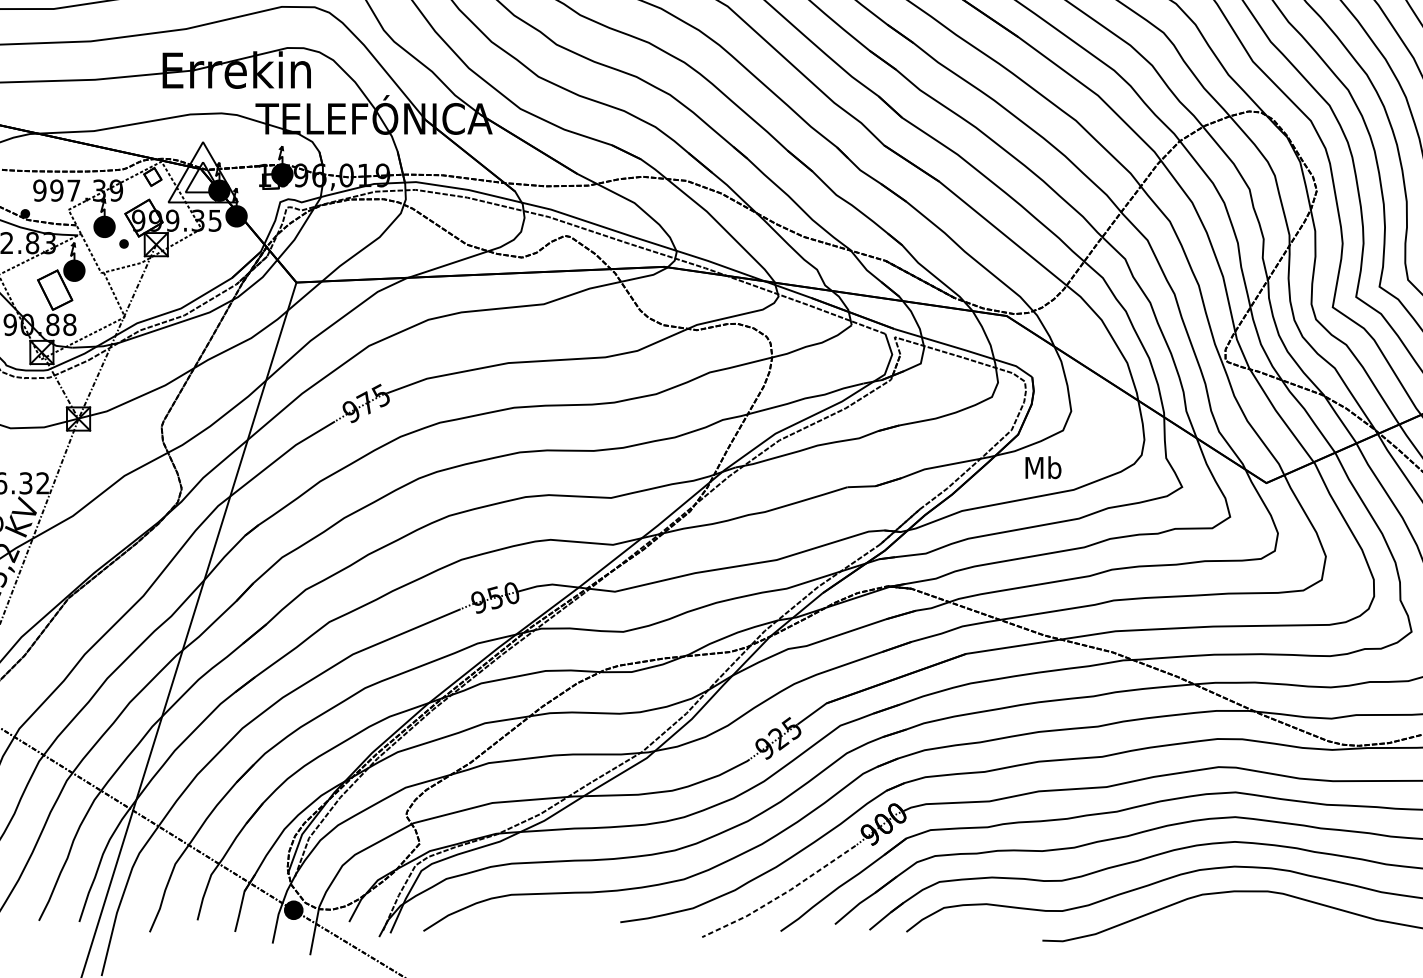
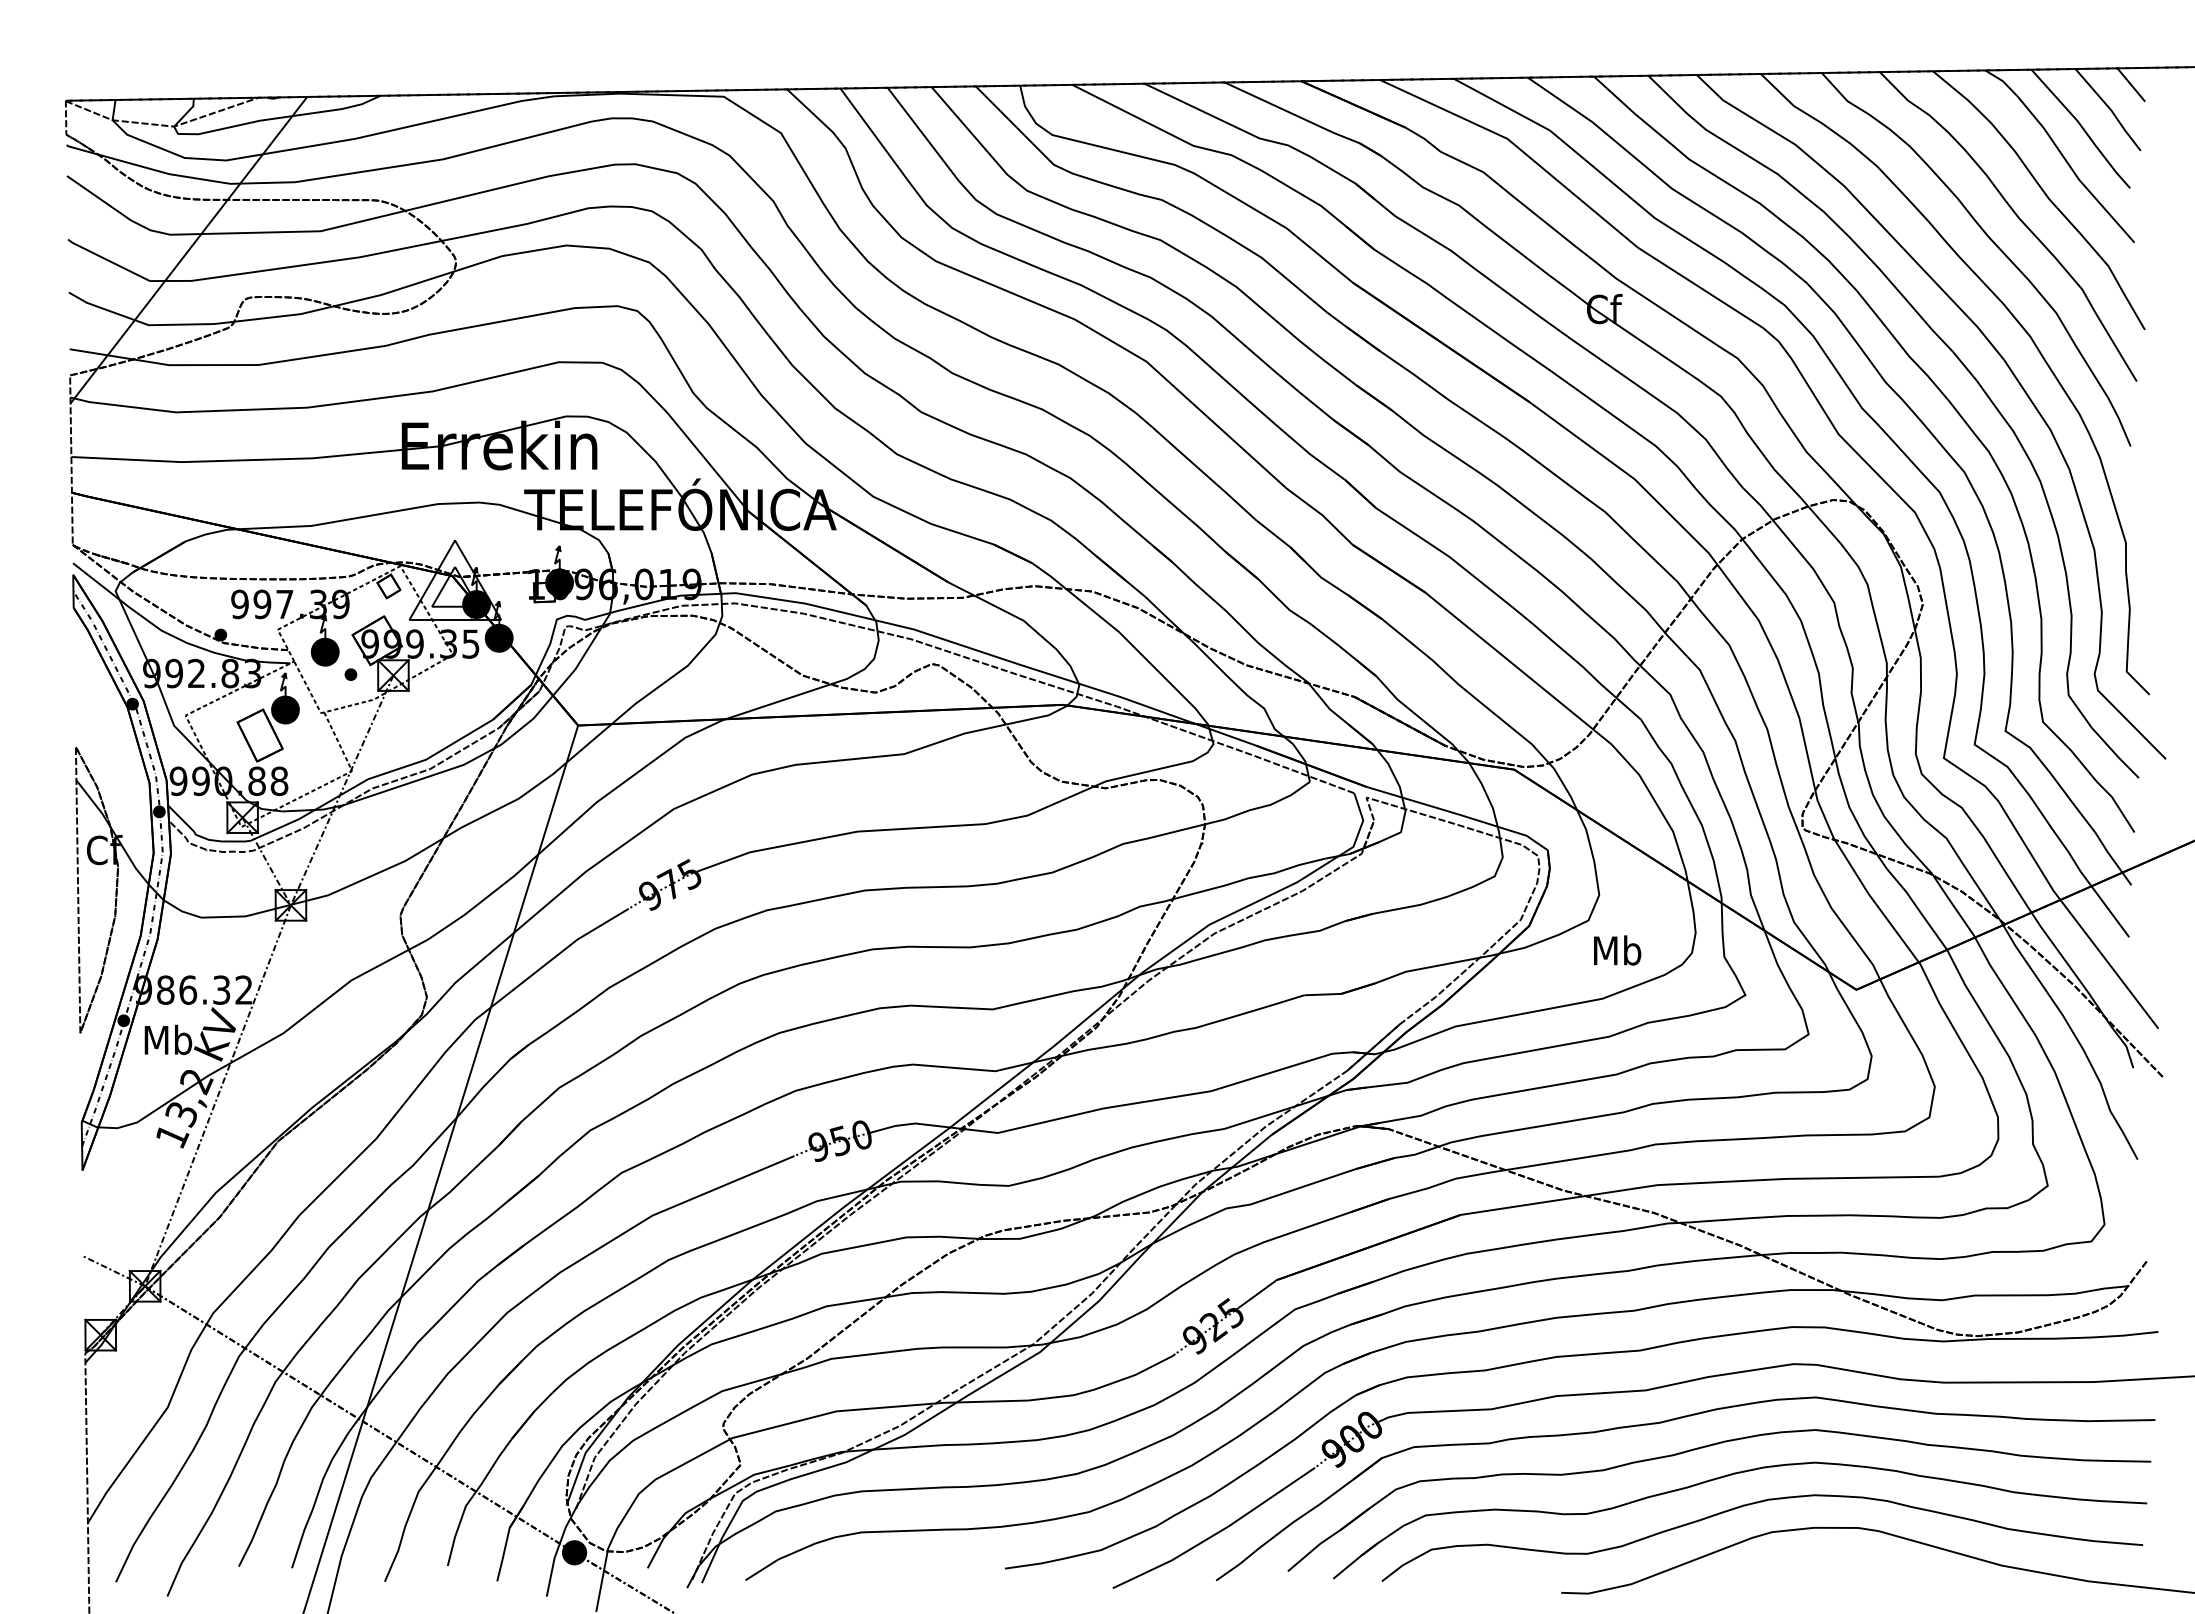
text: (1043, 467) -> (1617, 950), moved
line: (781, 895) -> (1217, 1533), dashed -> solid

